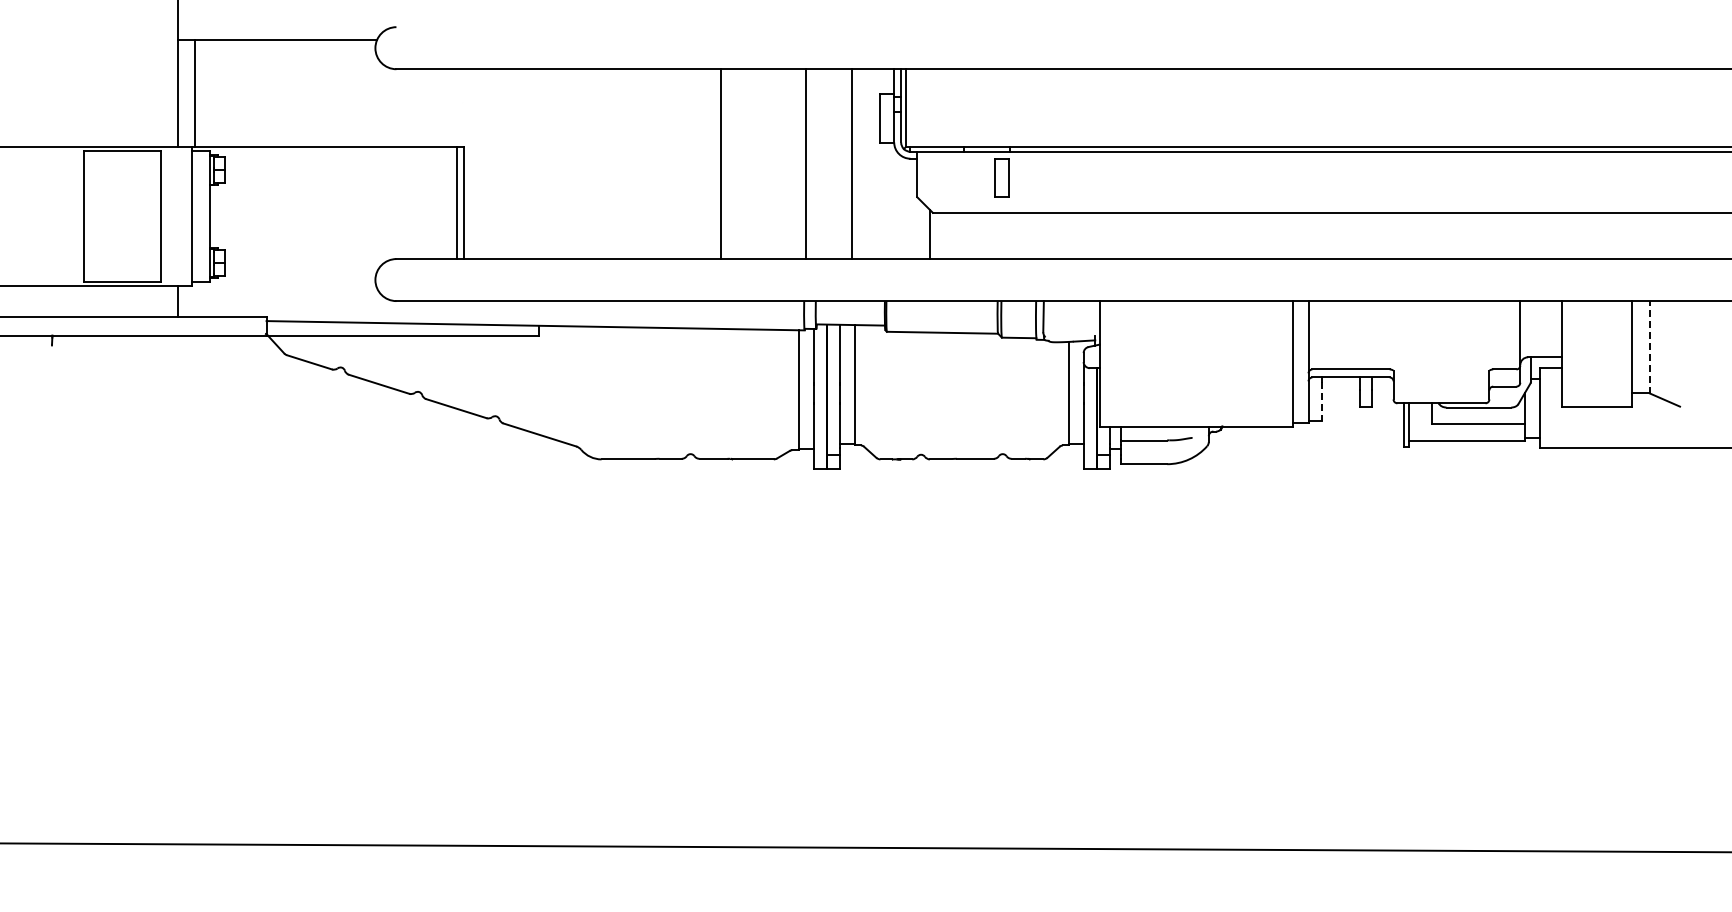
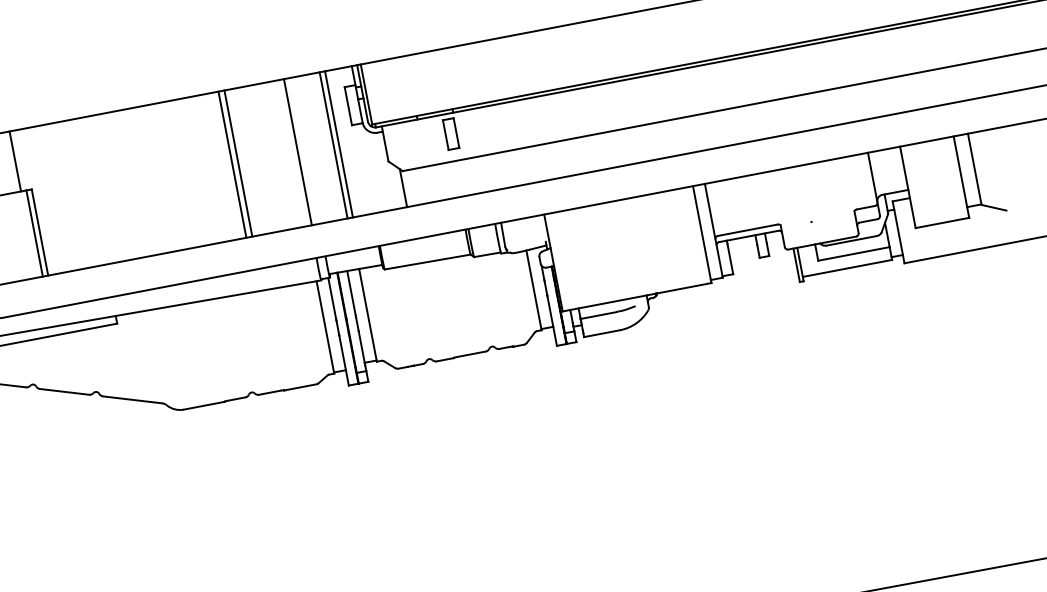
line: (449, 108) -> (15, 161), added
line: (728, 164) -> (238, 163), added
line: (859, 164) -> (339, 144), added
line: (1650, 346) -> (974, 168), dashed -> solid
line: (1322, 401) -> (730, 259), dashed -> solid

